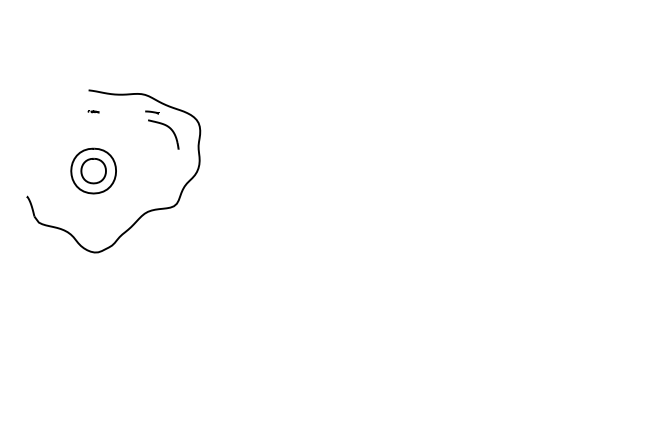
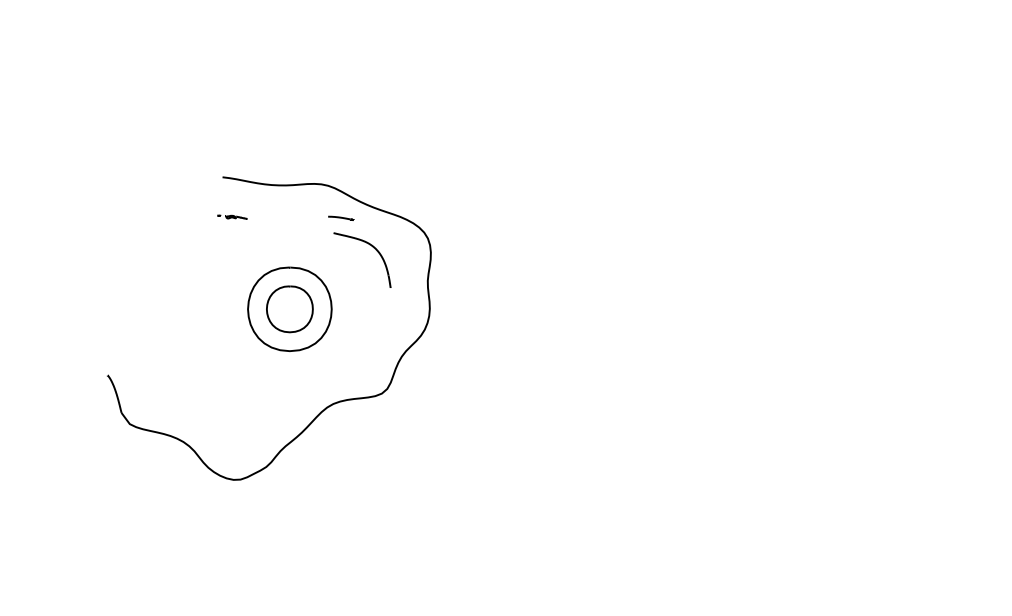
part: (93, 111) -> (231, 216), size x1.4
part: (93, 170) -> (289, 308), moved

